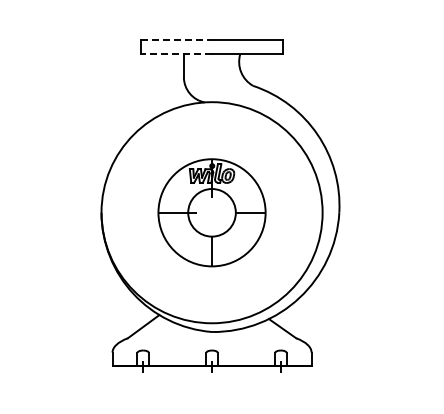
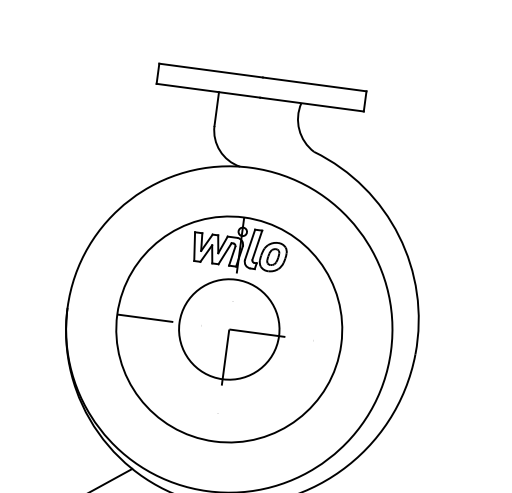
line: (177, 40) -> (212, 70), dashed -> solid
line: (176, 54) -> (208, 91), dashed -> solid
part: (211, 212) -> (228, 329), size x1.43

